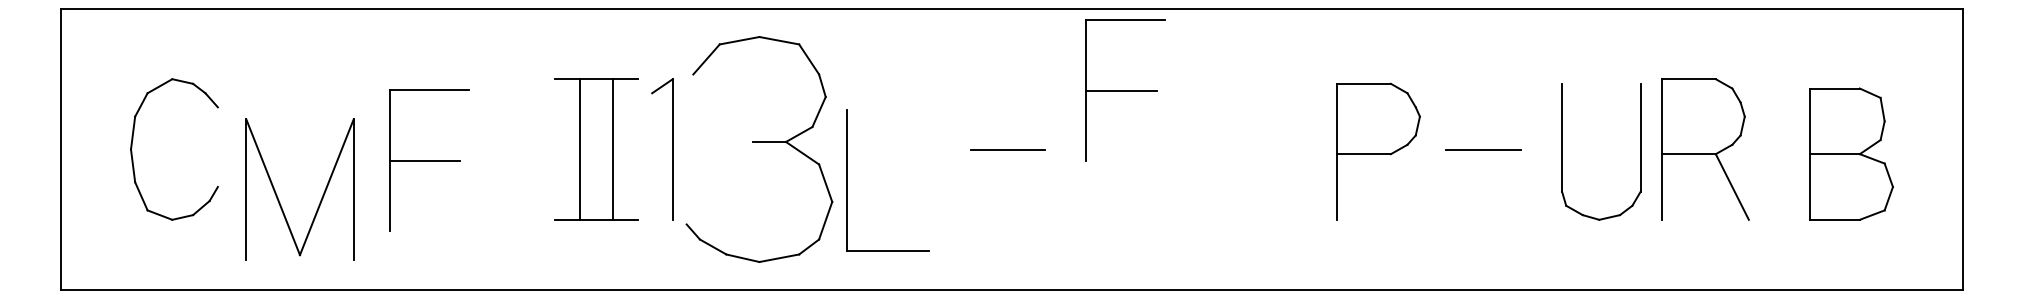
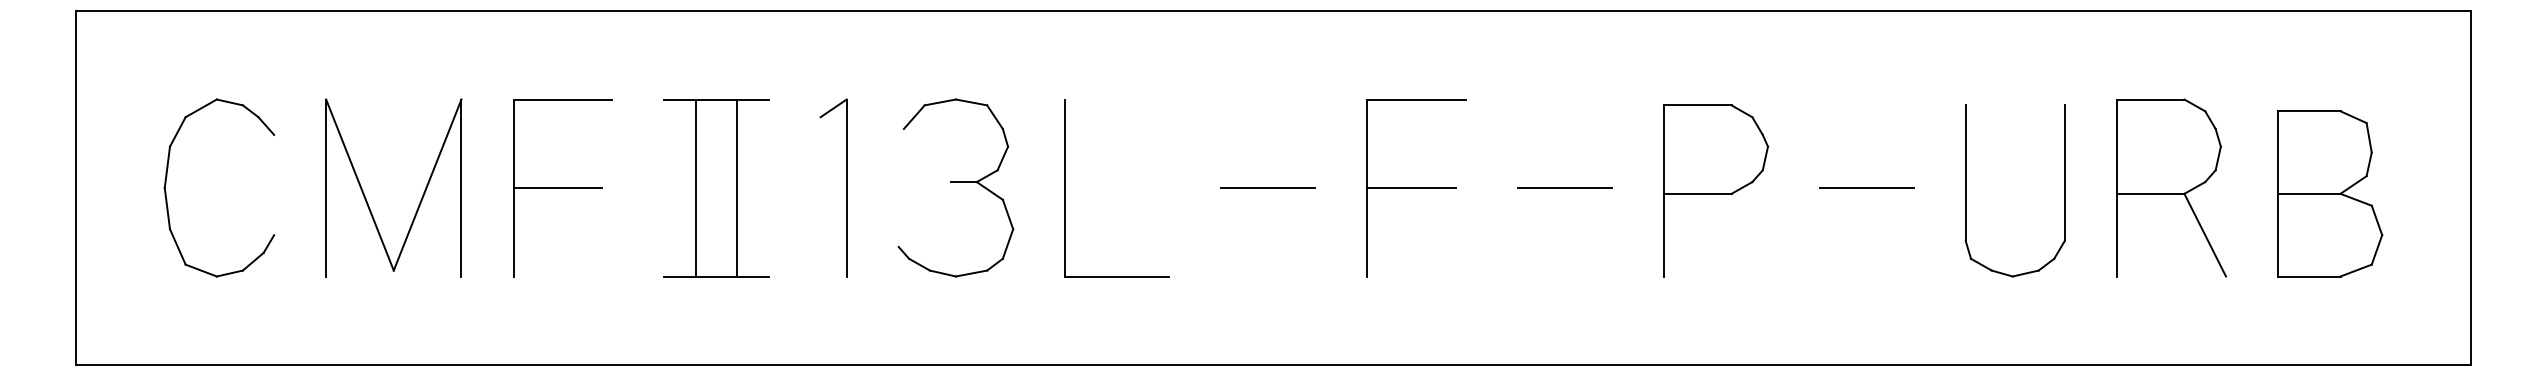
part: (1125, 90) -> (1416, 188), moved
part: (596, 149) -> (716, 188), moved
part: (759, 149) -> (955, 188), size x0.62
line: (1243, 149) -> (1564, 188), added
part: (1705, 149) -> (2171, 188), moved
part: (1378, 151) -> (1715, 190), moved
part: (429, 160) -> (563, 188), moved
part: (847, 180) -> (1066, 188), moved
part: (278, 197) -> (366, 198), moved

